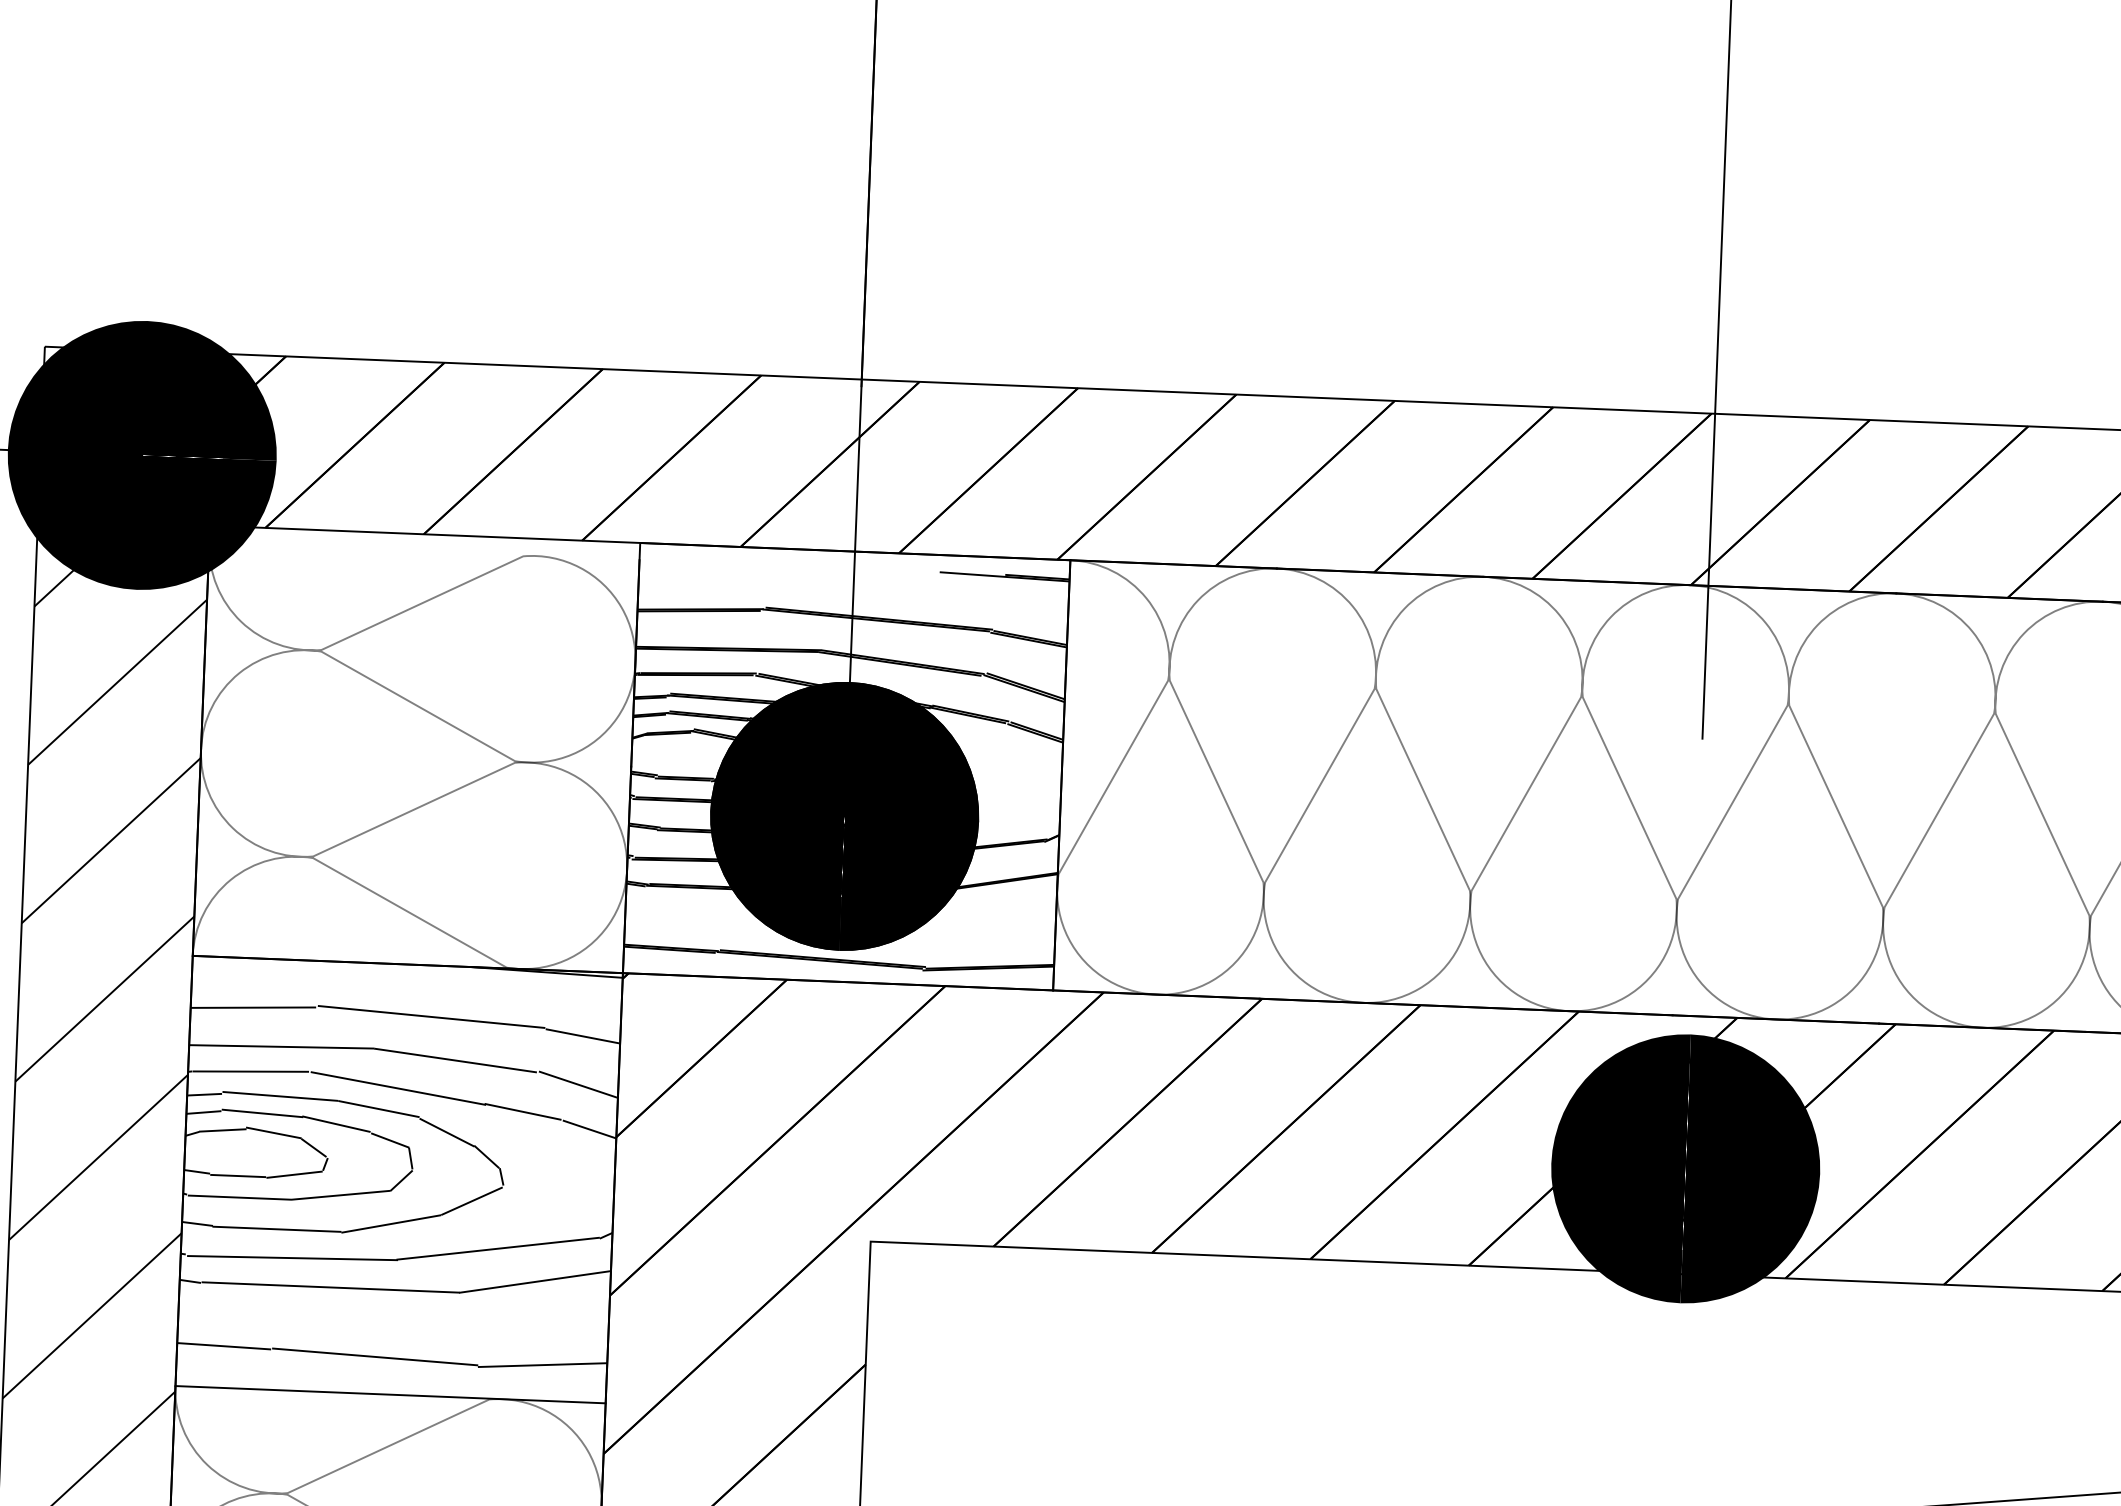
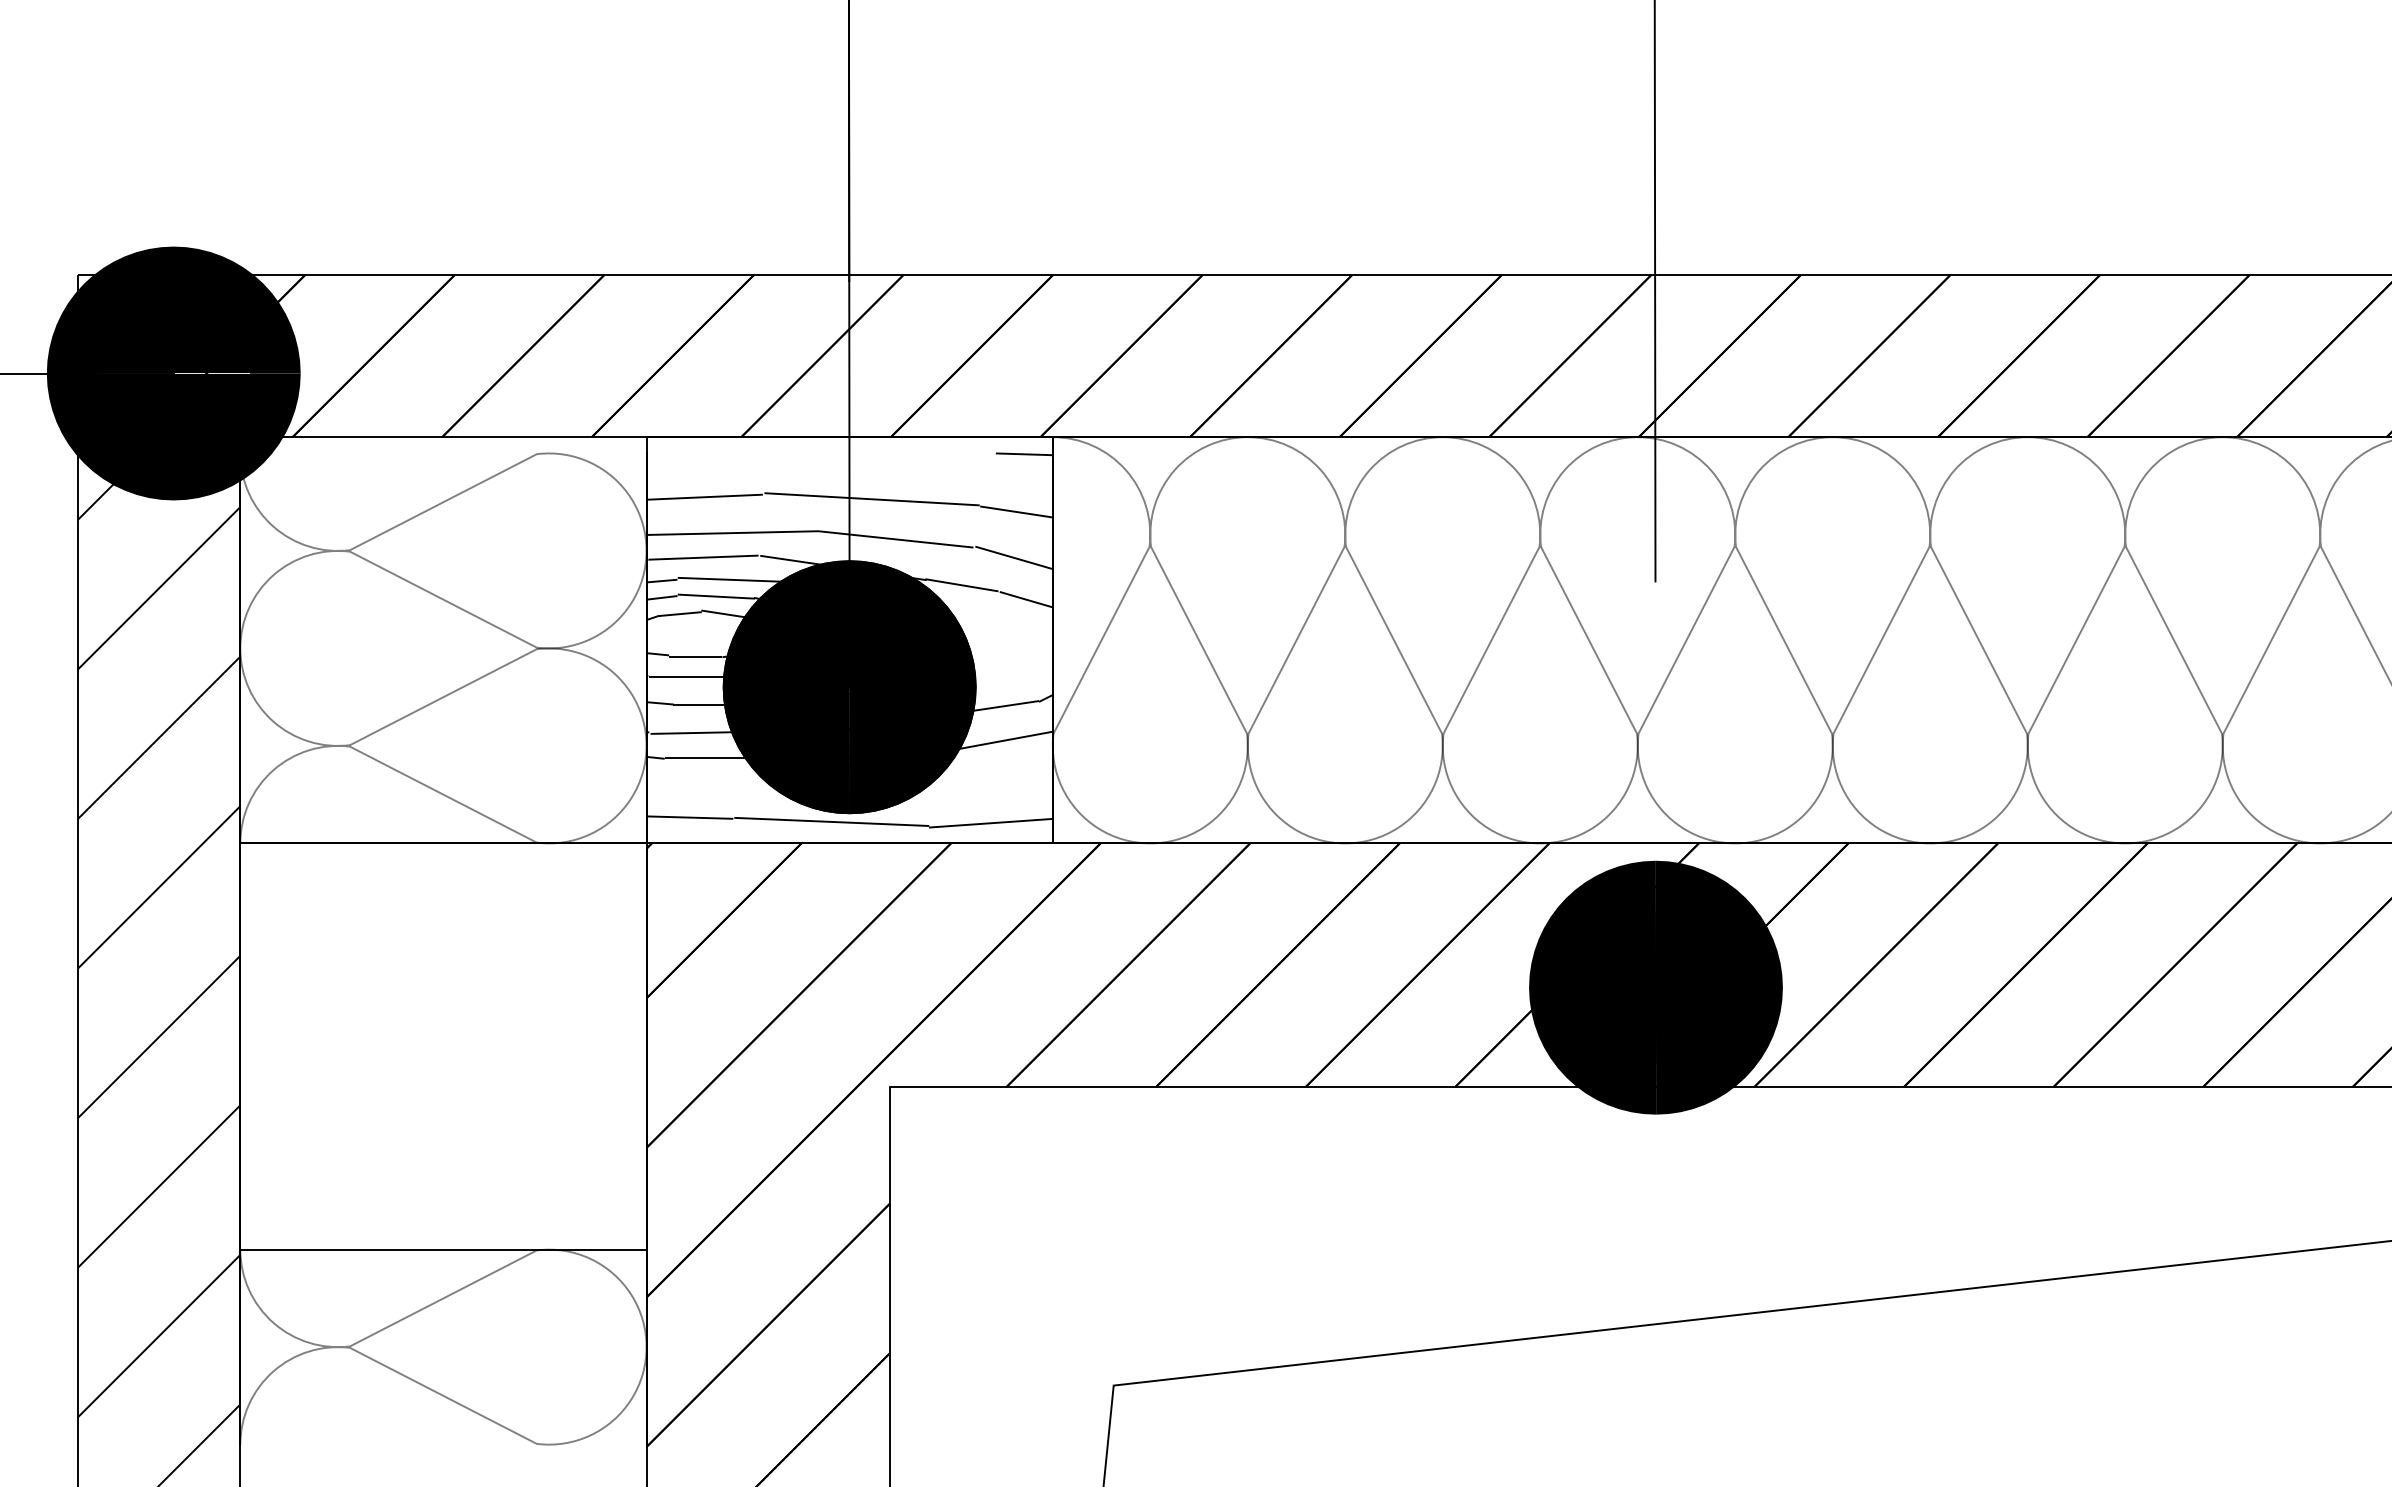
hatch: (846, 767) -> (849, 641), removed
hatch: (399, 1163) -> (443, 1031), removed

